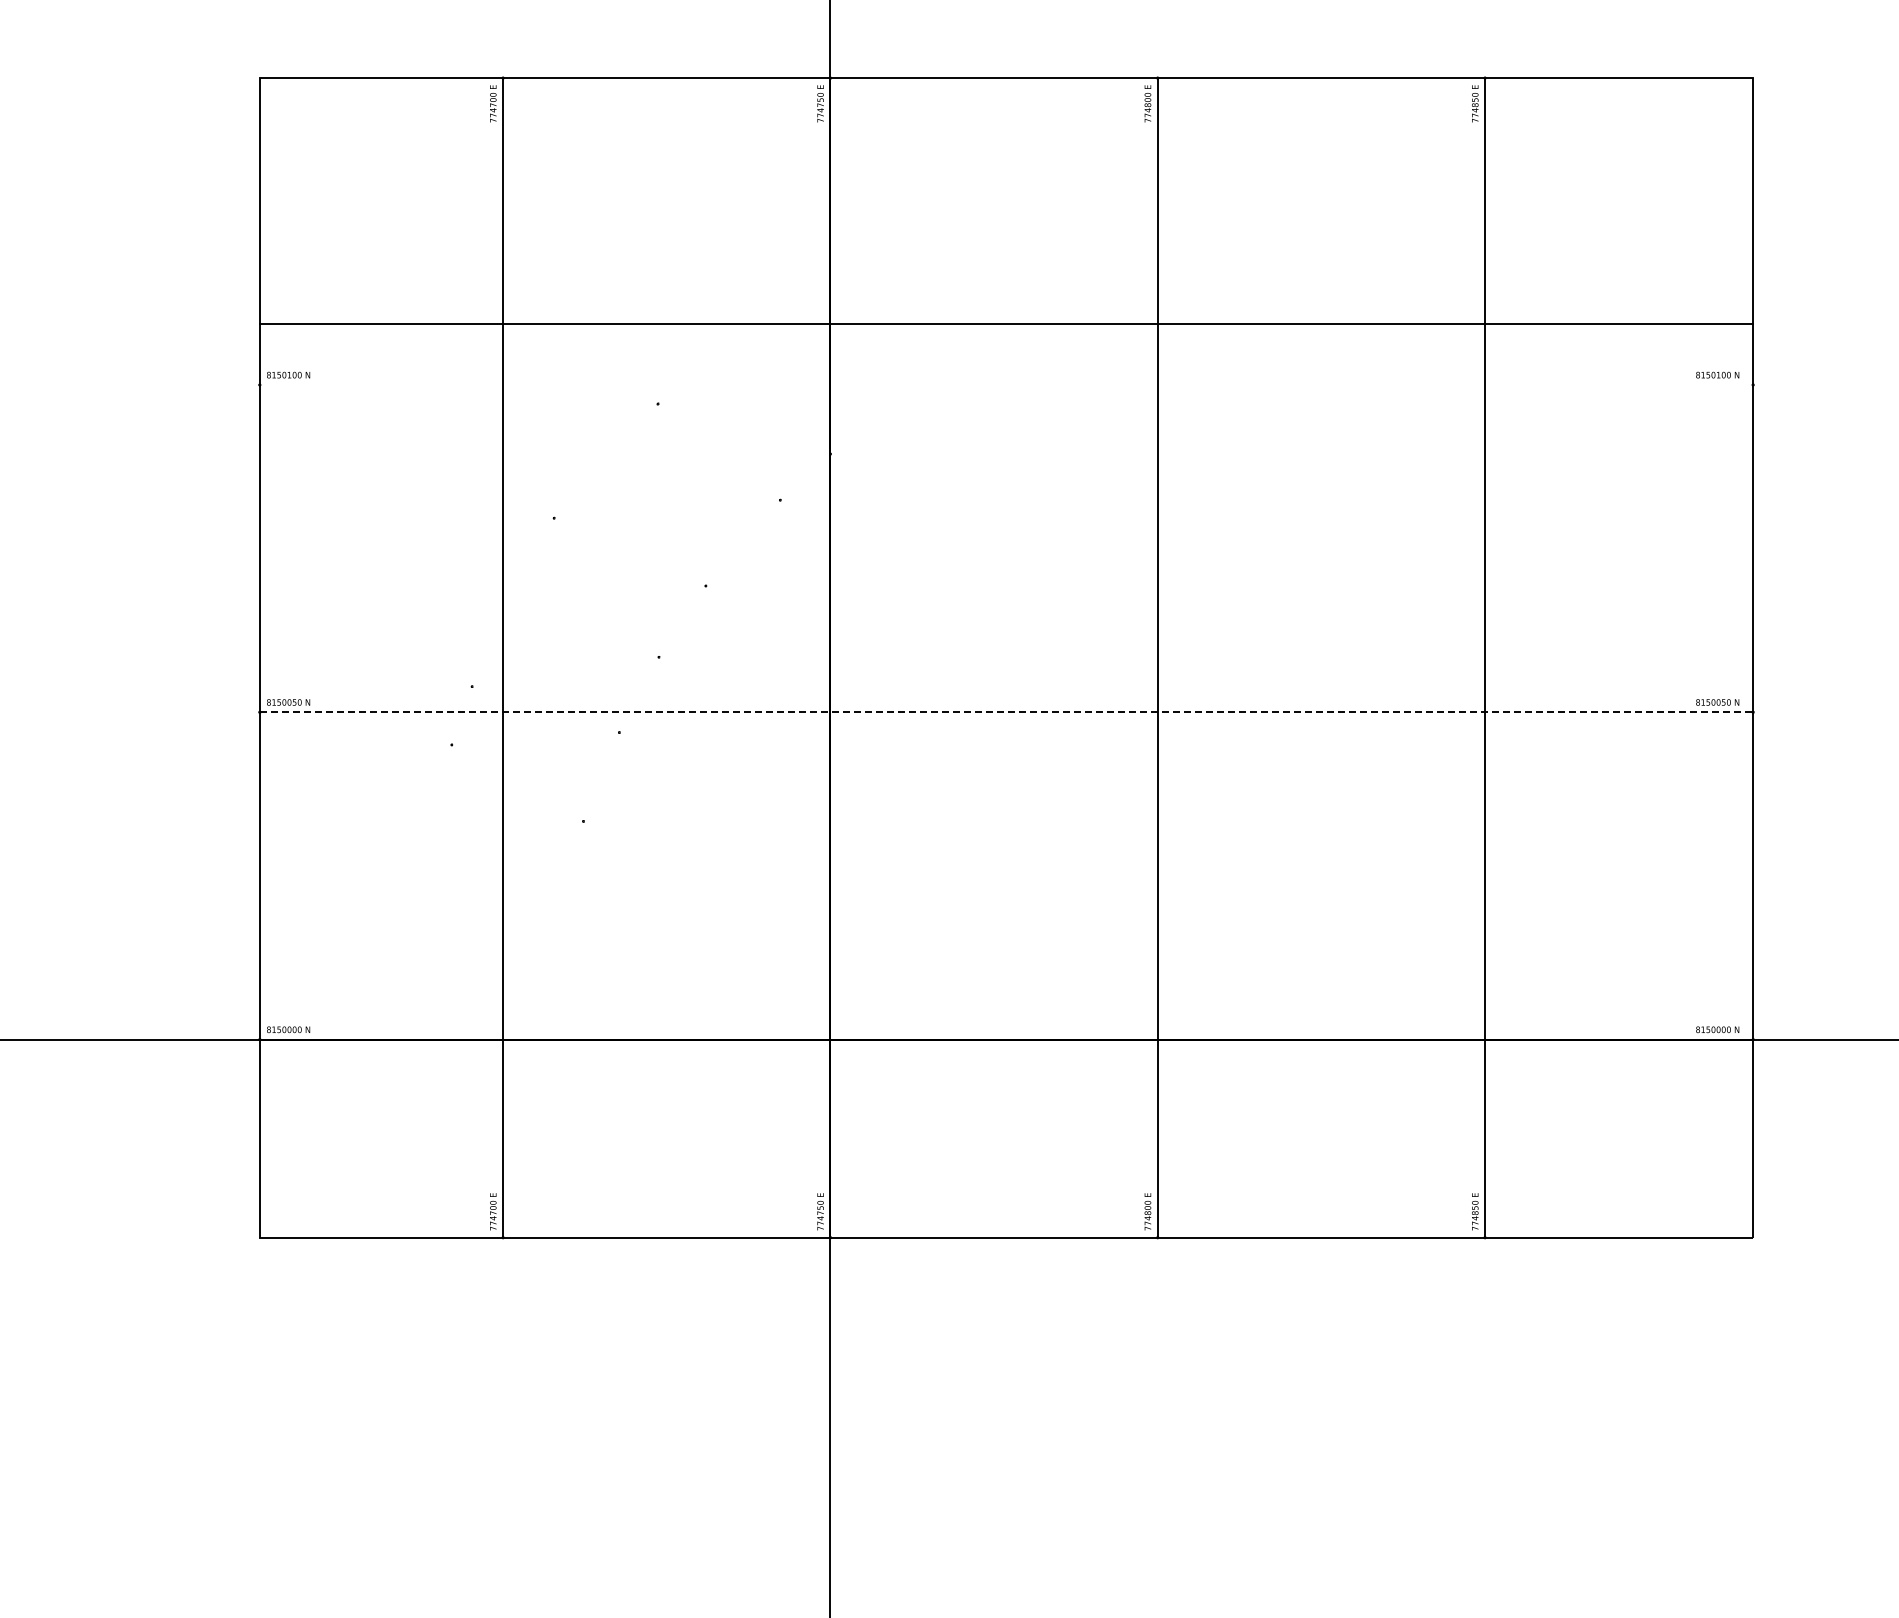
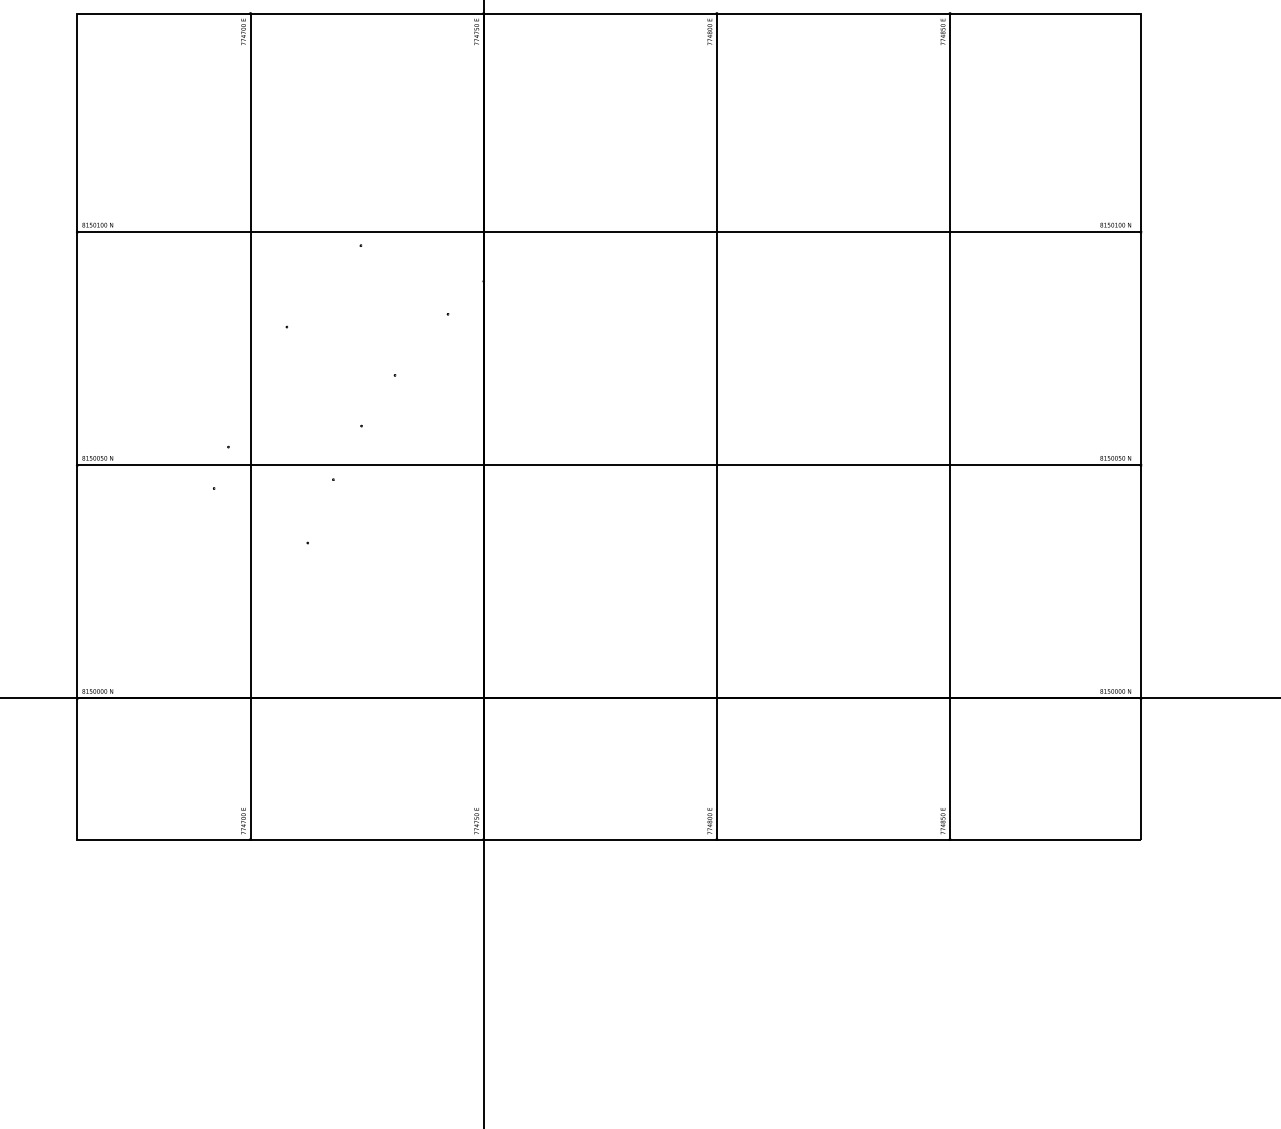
line: (1006, 323) -> (609, 231), moved
line: (1006, 712) -> (609, 465), dashed -> solid

